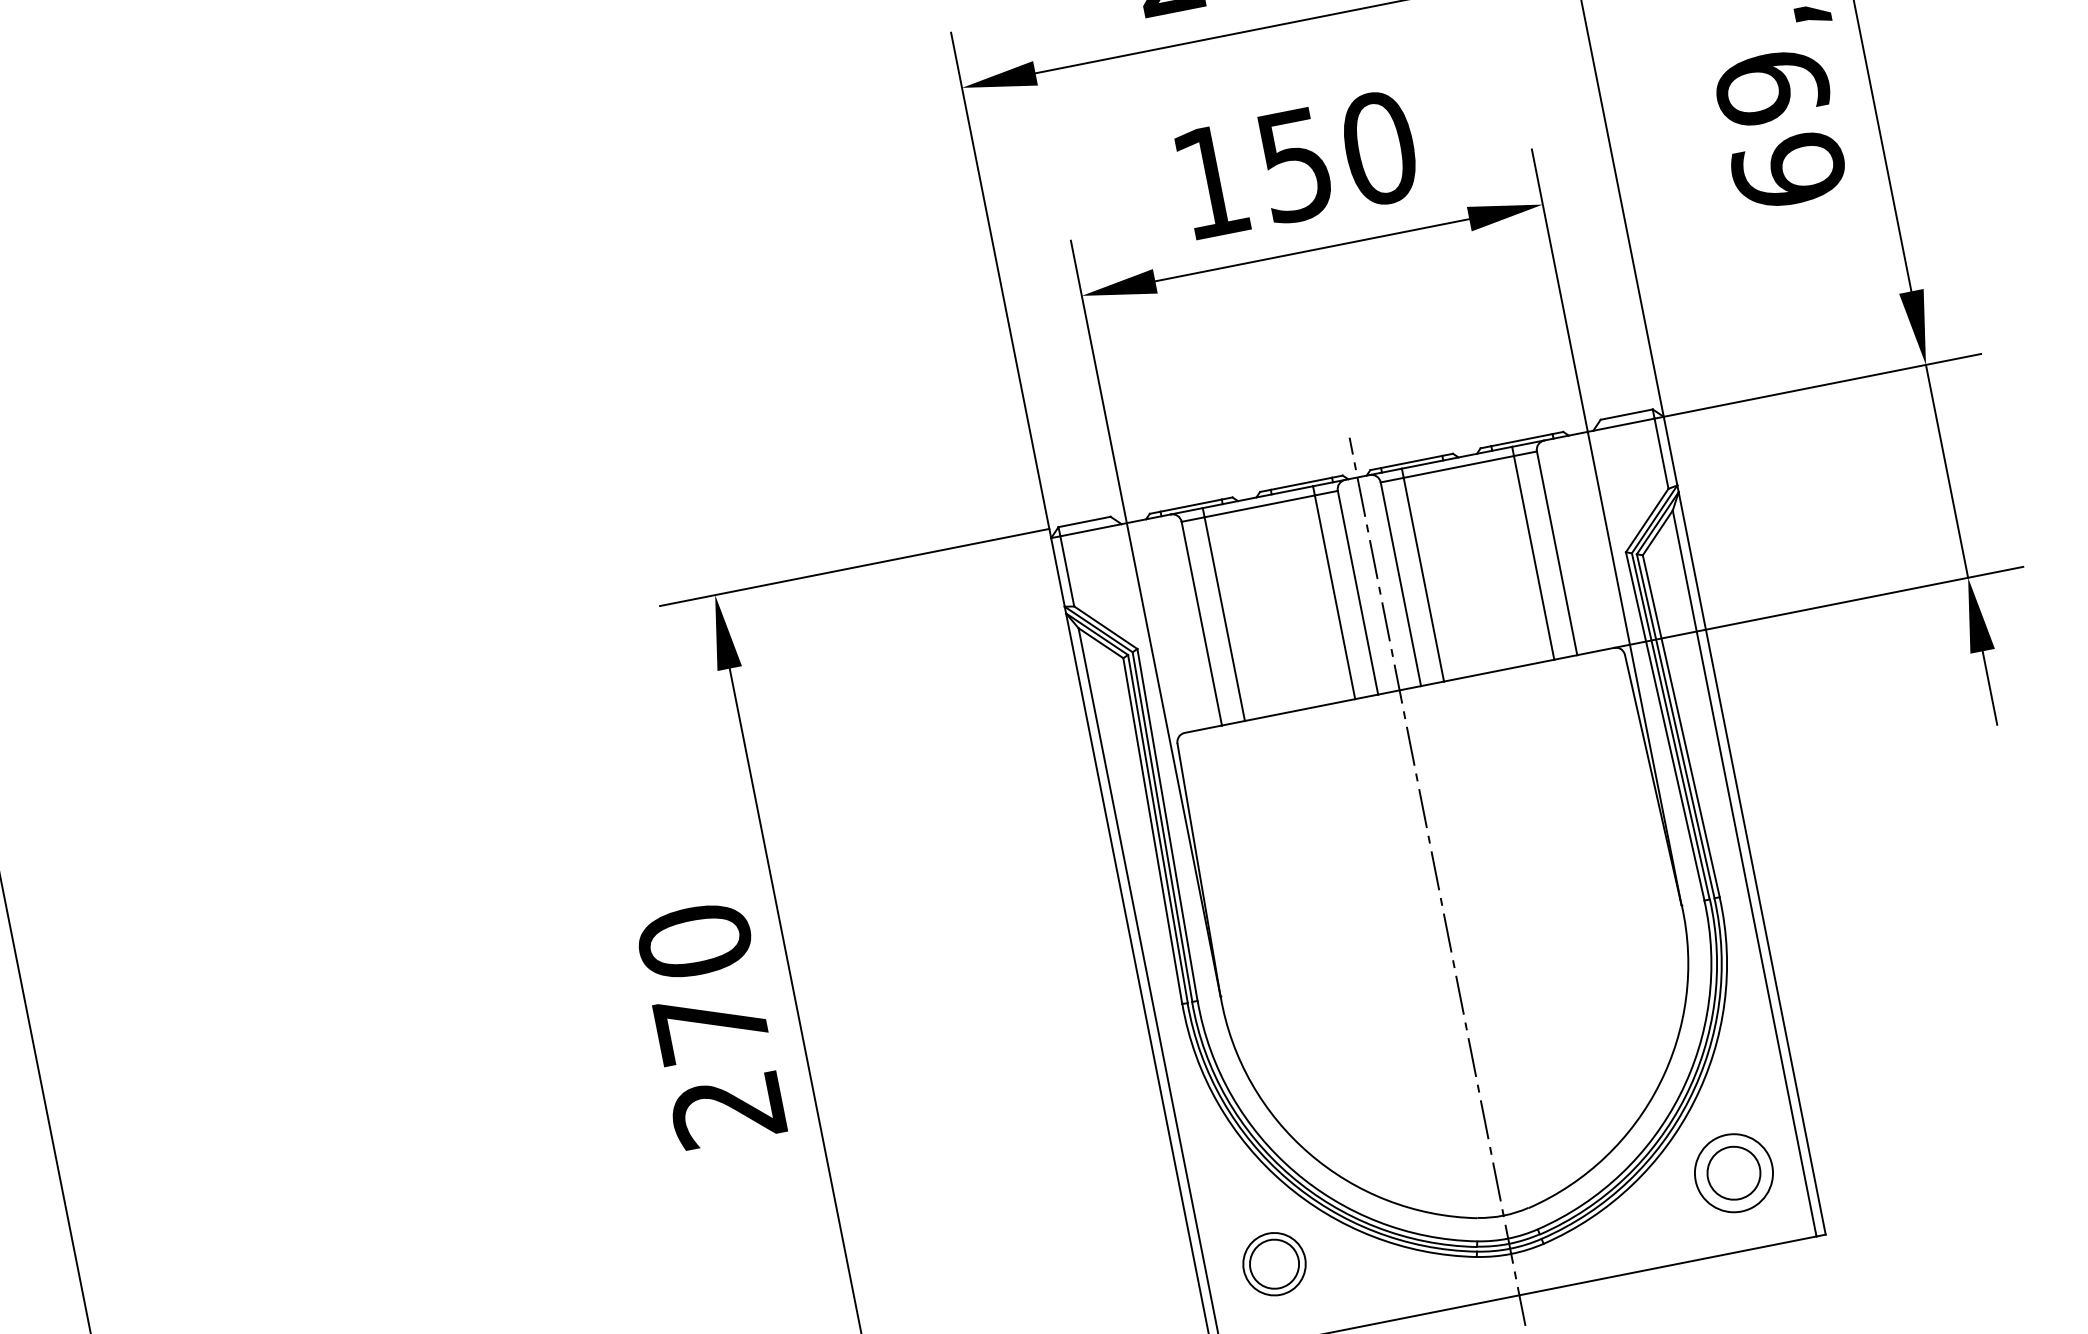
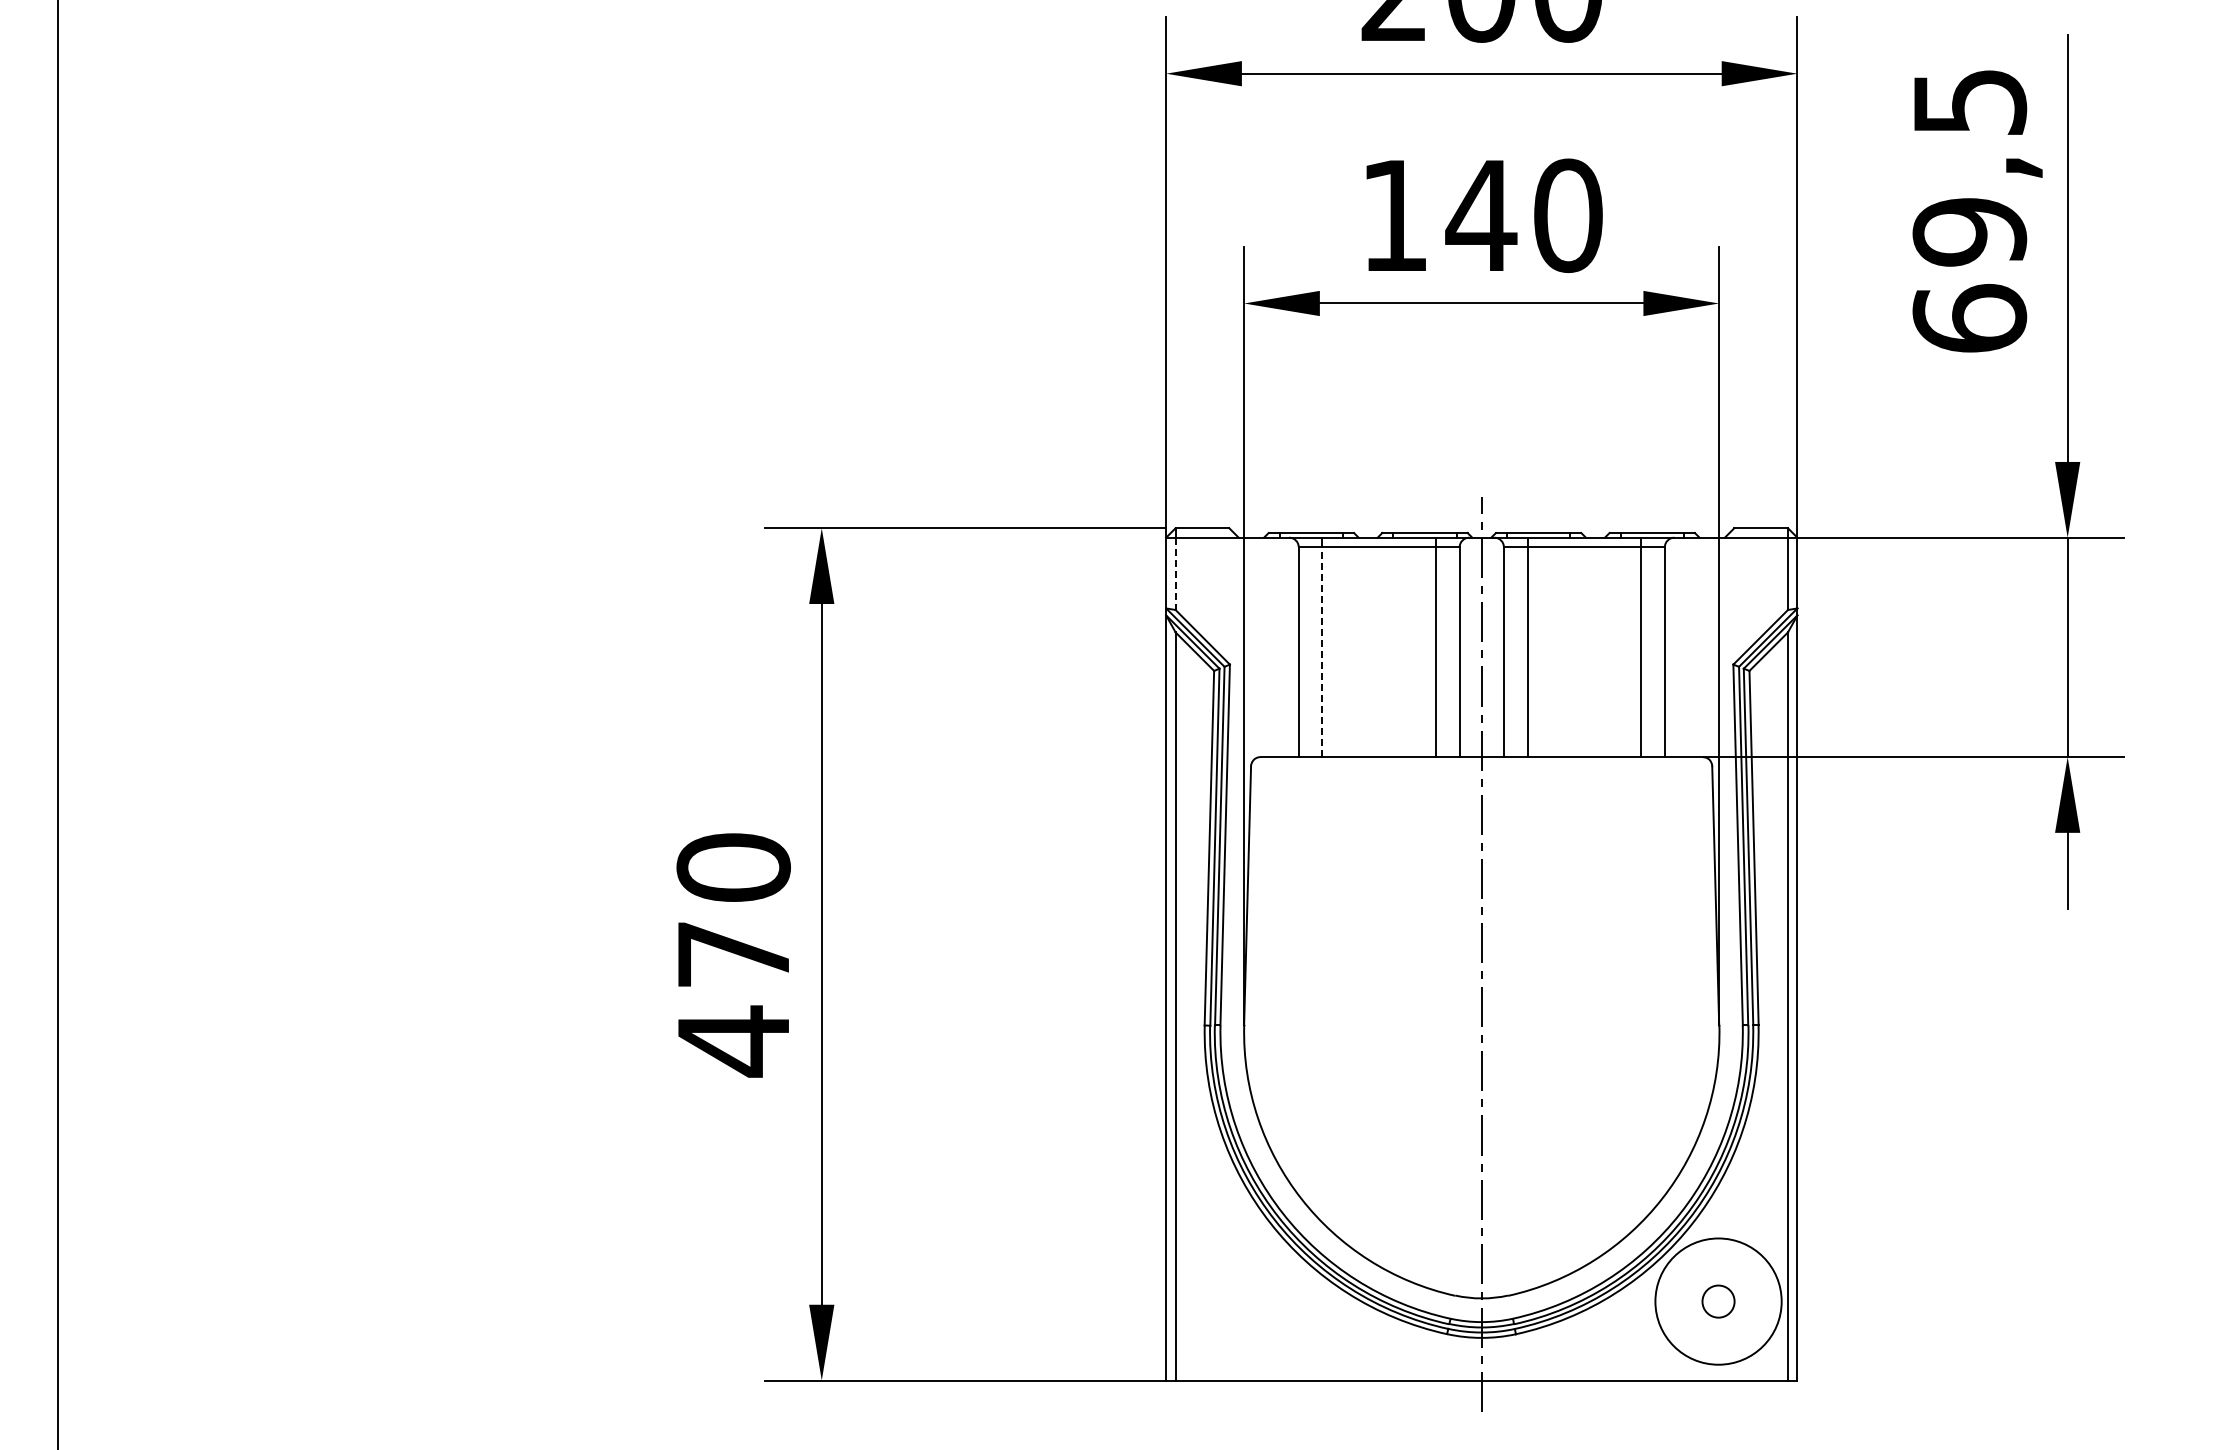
text: (1295, 165) -> (1481, 216), 150 -> 140
line: (1067, 572) -> (1175, 574), solid -> dashed
line: (1224, 619) -> (1322, 652), solid -> dashed
text: (727, 1110) -> (732, 1041), 270 -> 470
circle: (1733, 1173) -> (1718, 1301), size x0.6
circle: (1733, 1173) -> (1718, 1301), size x1.6
part: (1273, 1264) -> (1244, 1301), removed

